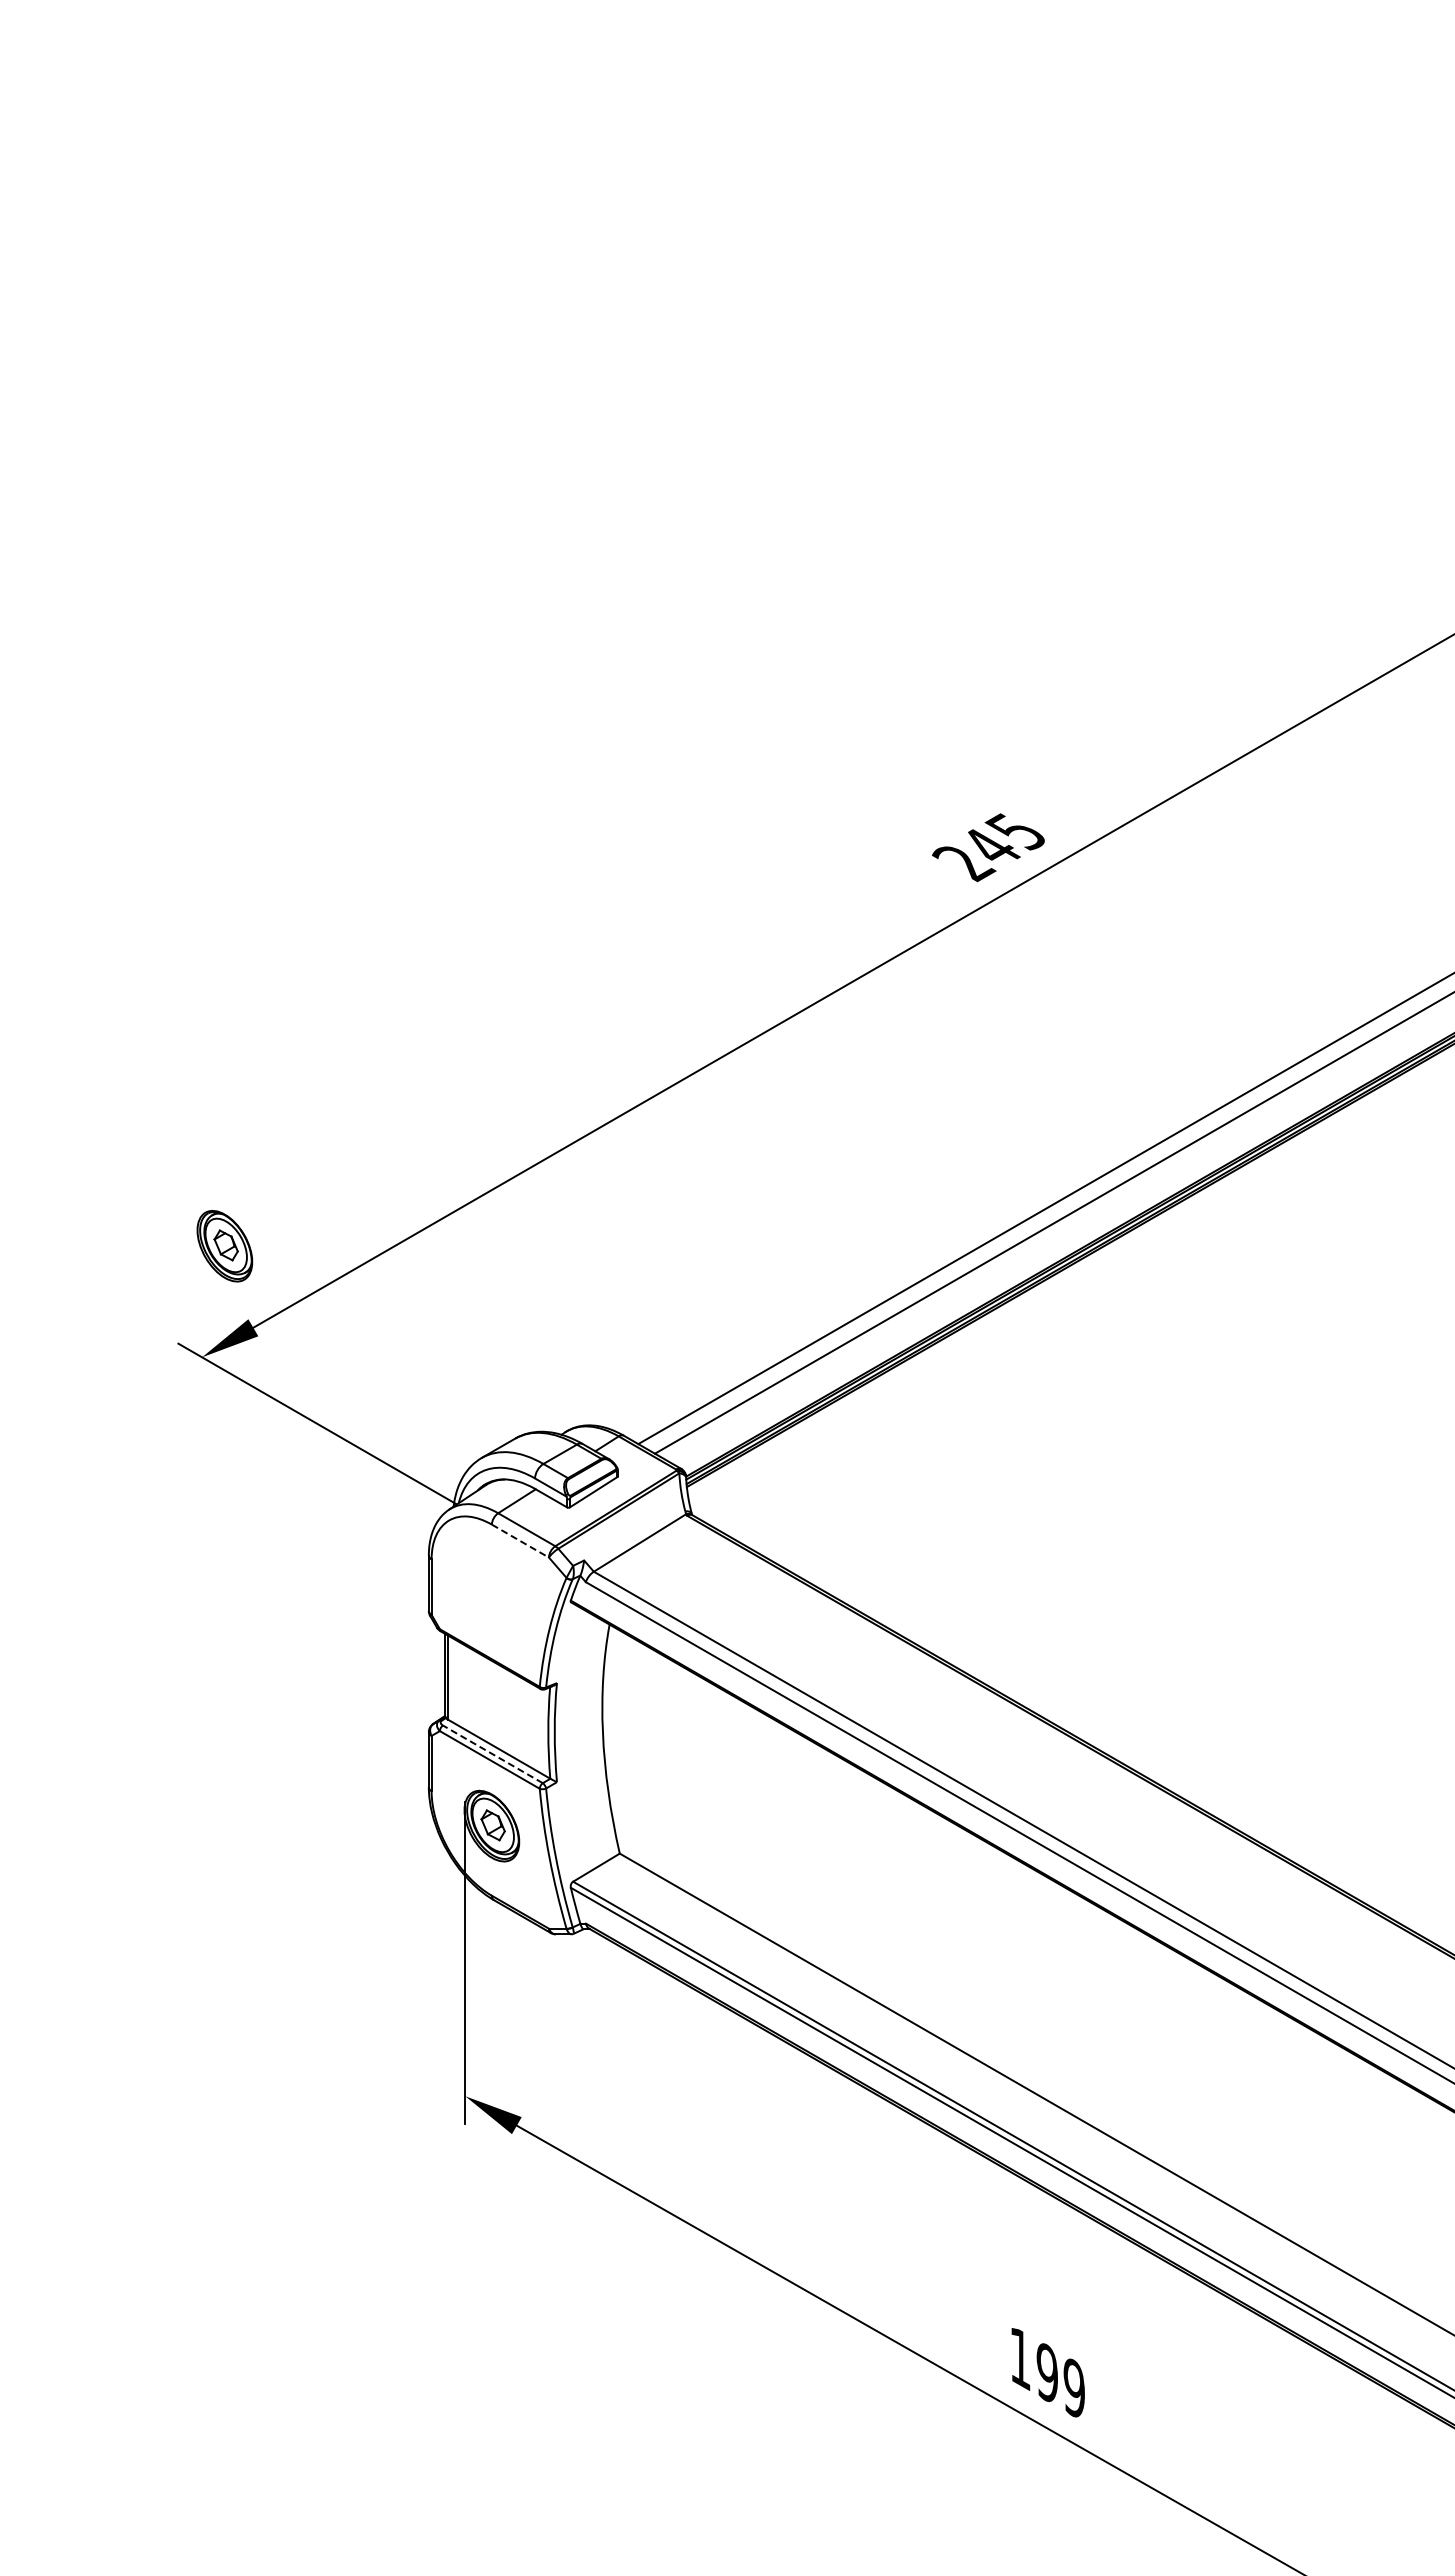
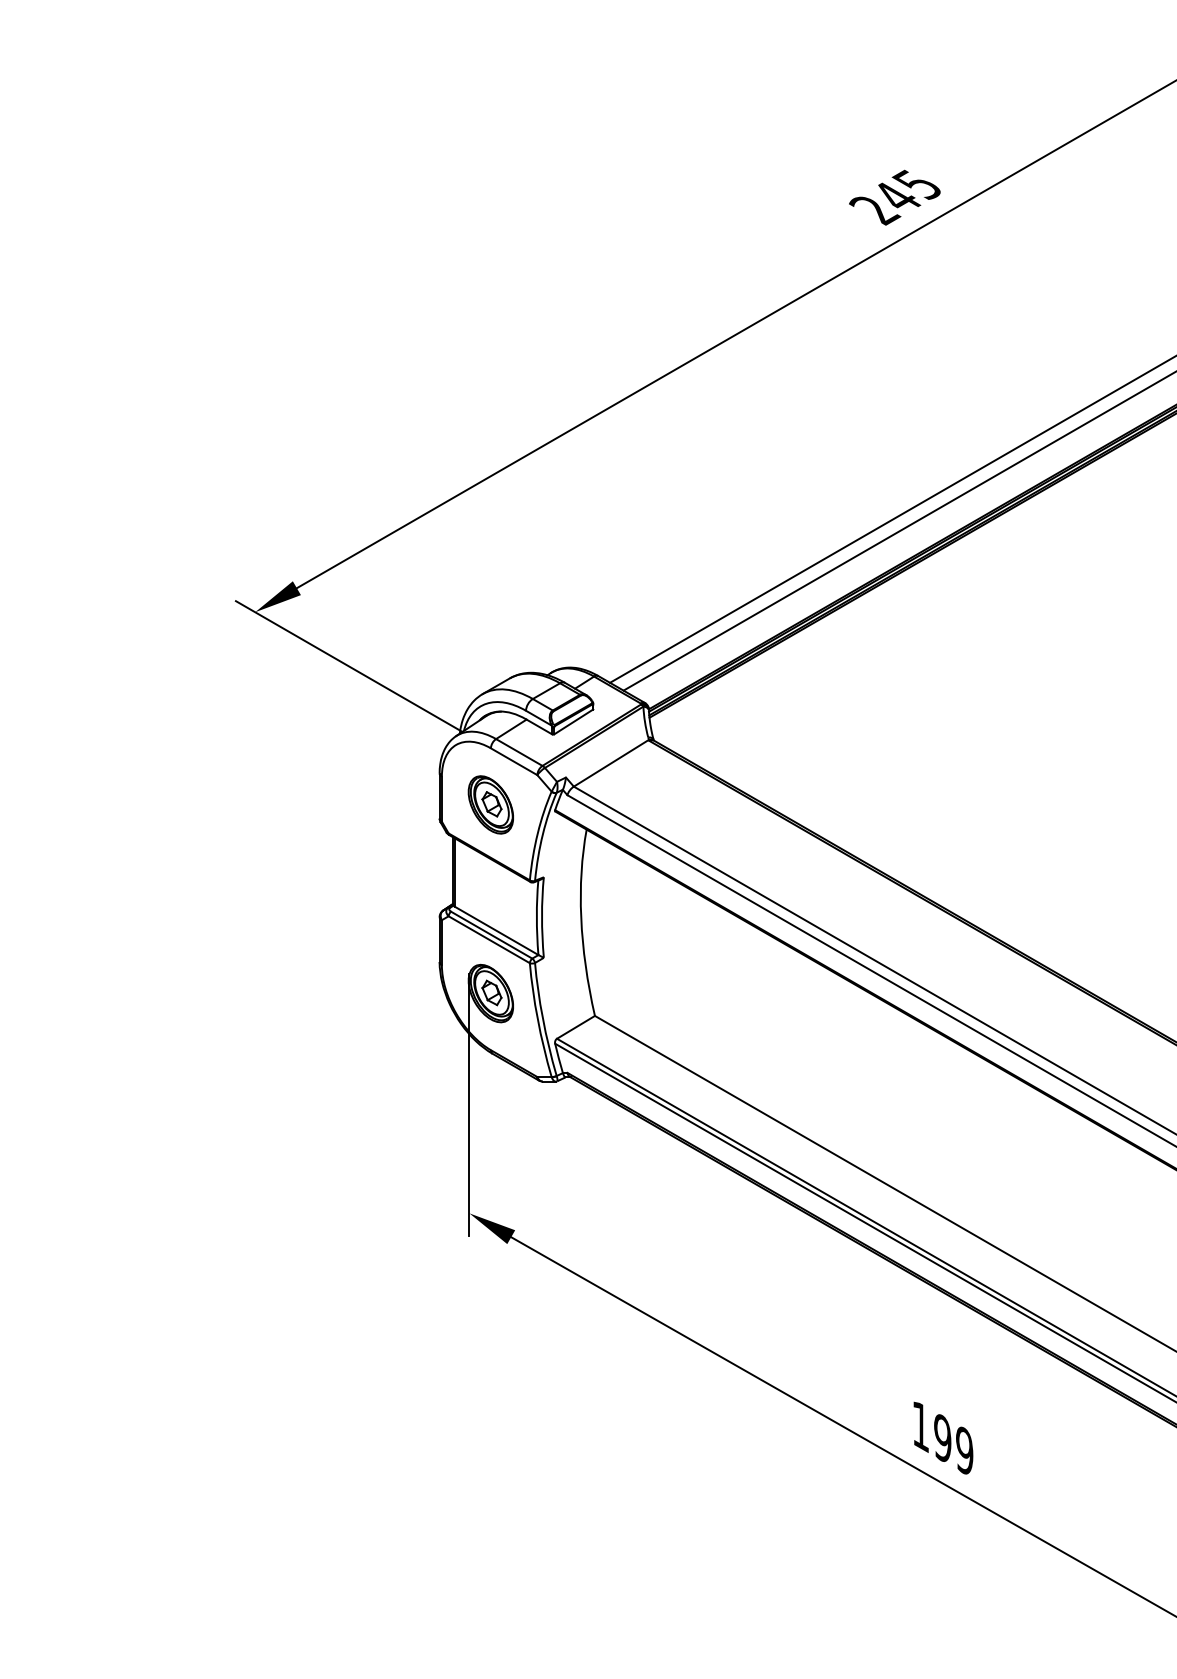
part: (224, 1246) -> (490, 805), moved
line: (520, 1541) -> (514, 762), dashed -> solid
line: (492, 1754) -> (491, 935), dashed -> solid

